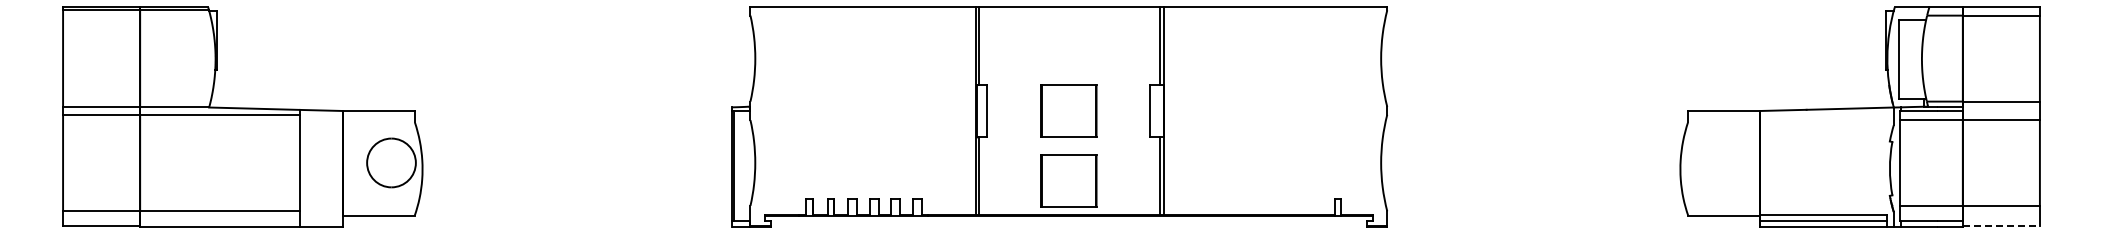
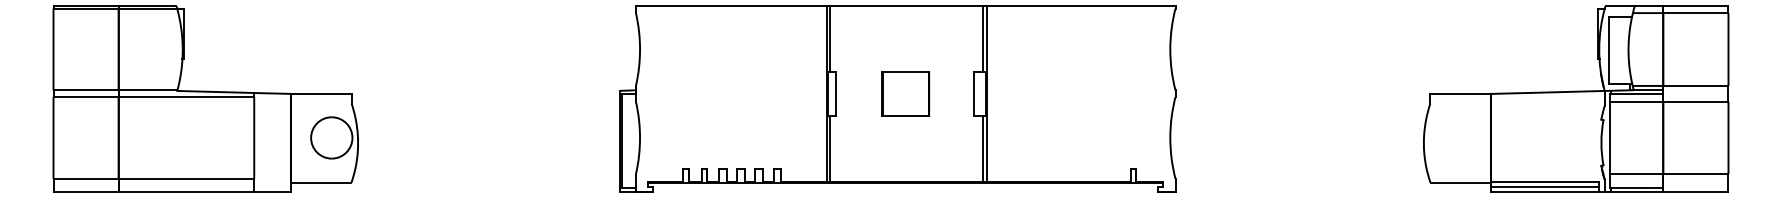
part: (1068, 180) -> (905, 152), removed
line: (2001, 226) -> (1695, 191), dashed -> solid

